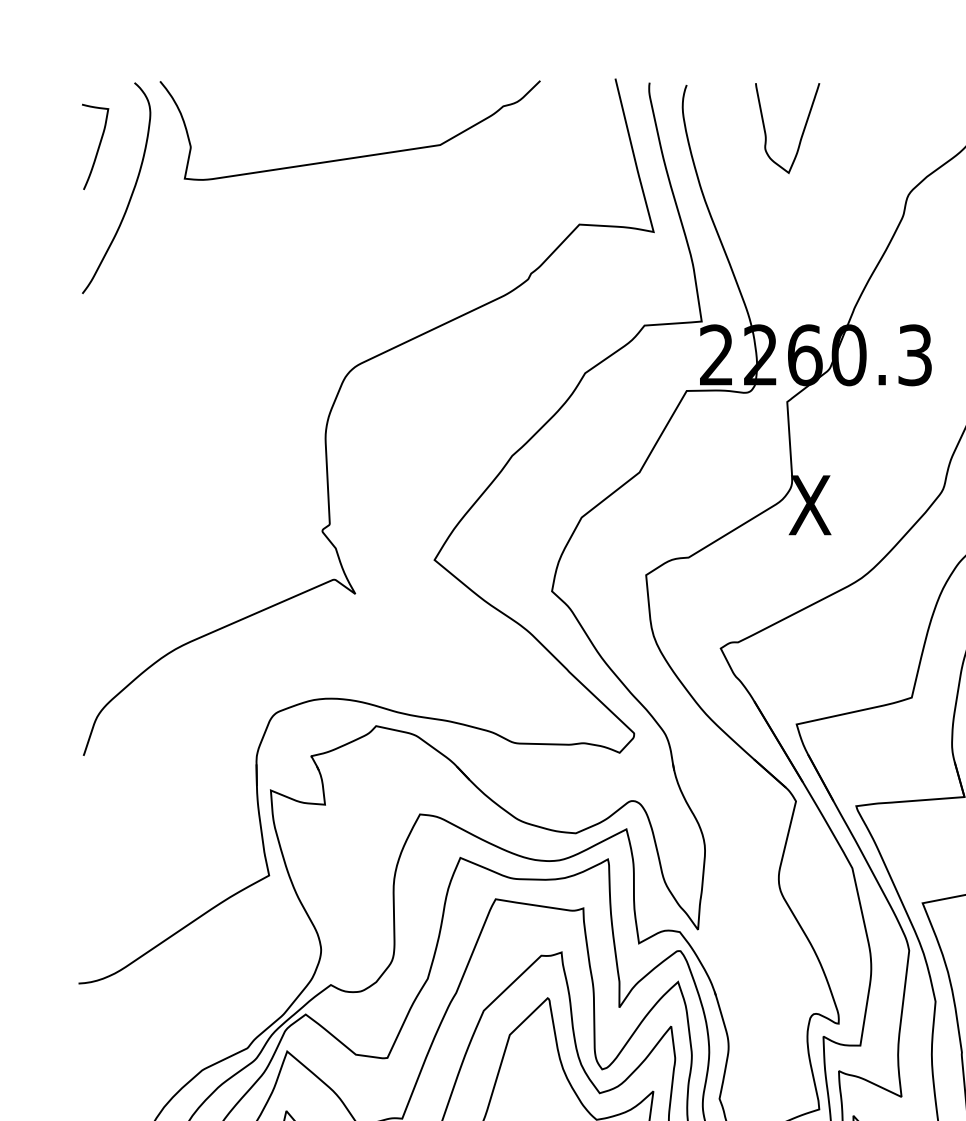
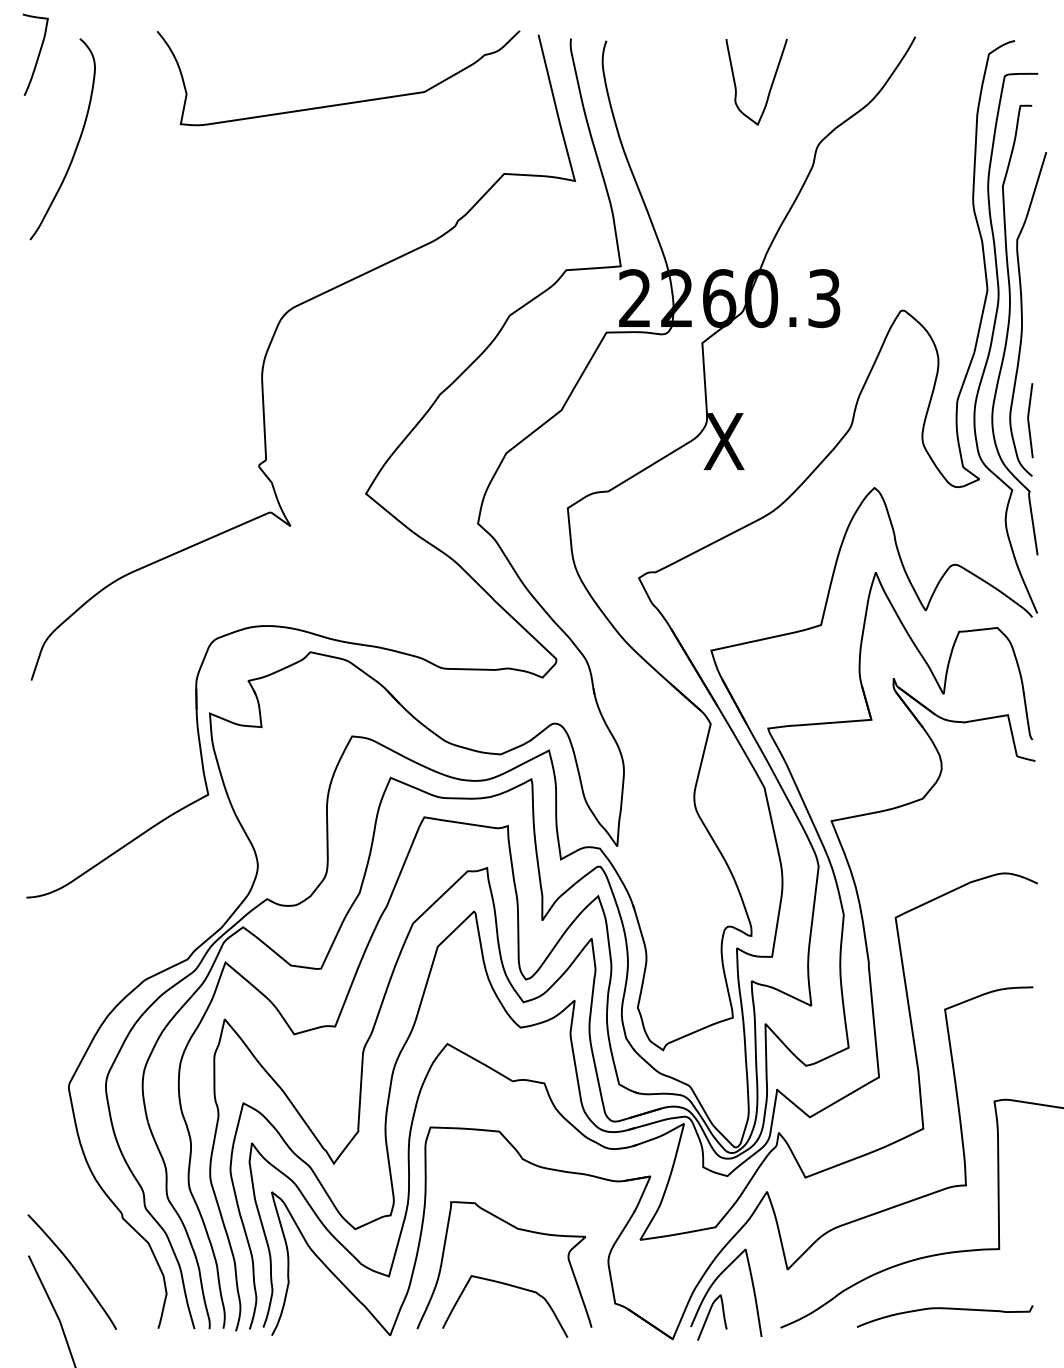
curve: (802, 132) -> (770, 86), moved
curve: (97, 148) -> (37, 56), moved
curve: (351, 157) -> (339, 103), moved

